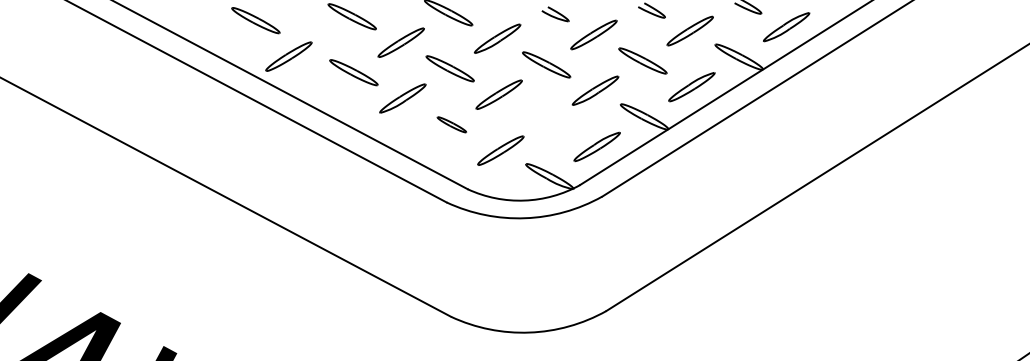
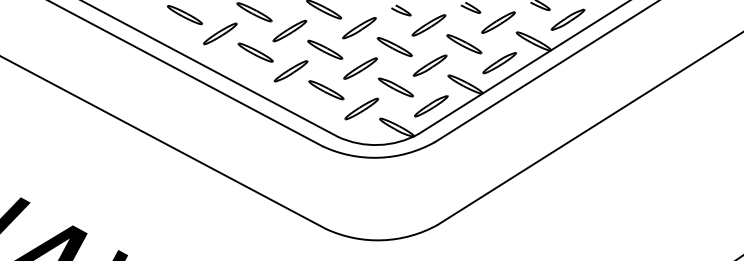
part: (288, 56) -> (220, 33), moved
part: (547, 120) -> (395, 87), added
part: (451, 124) -> (326, 90), size x1.67

